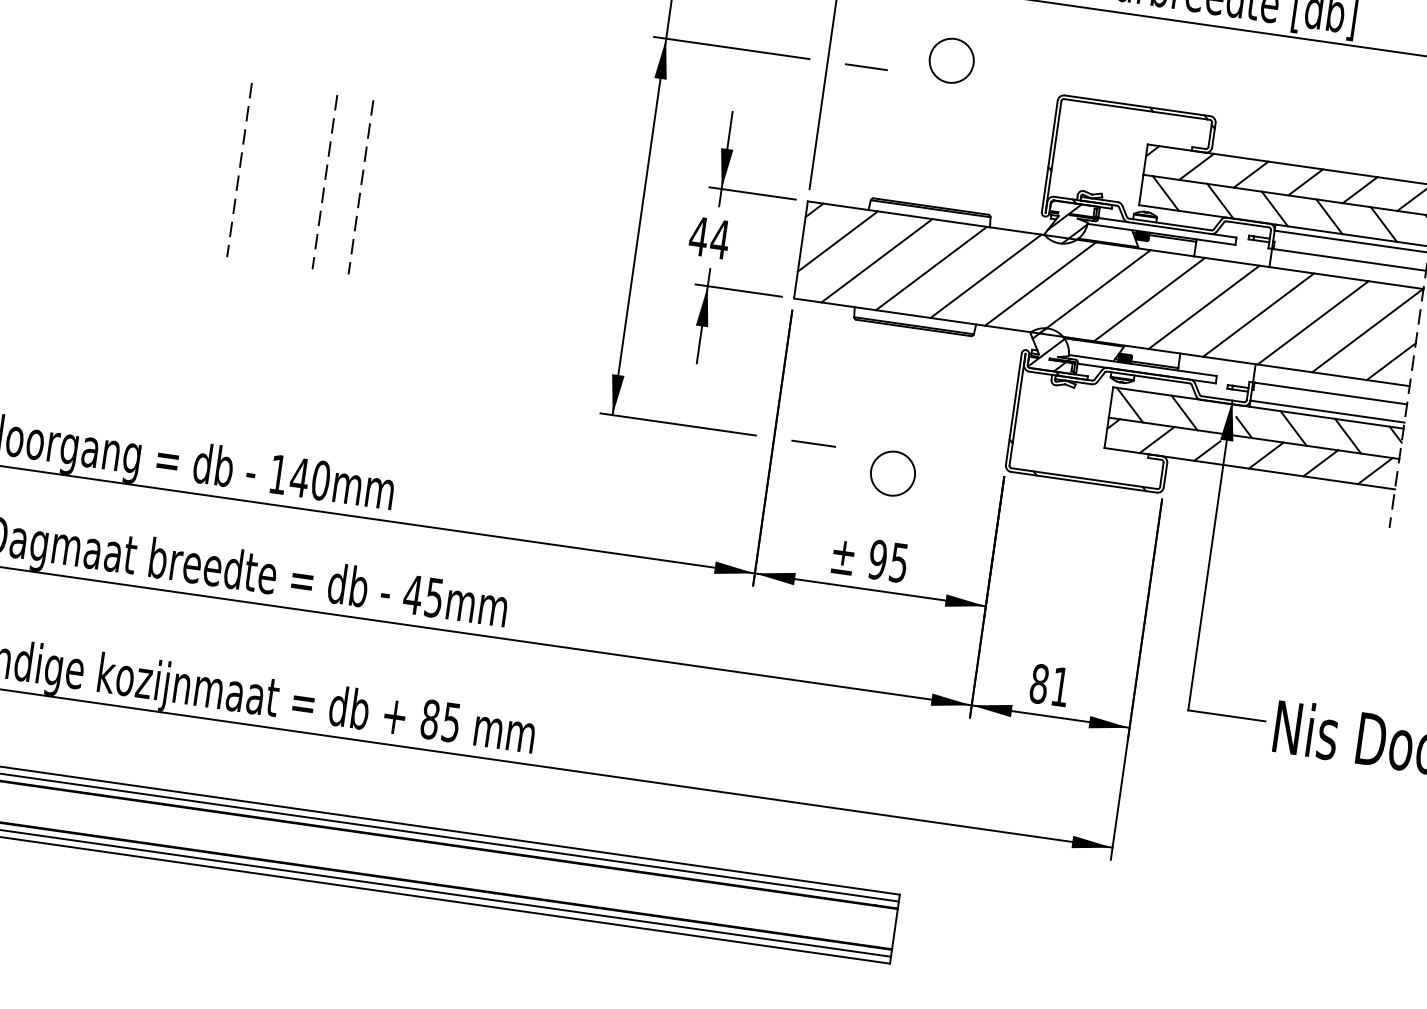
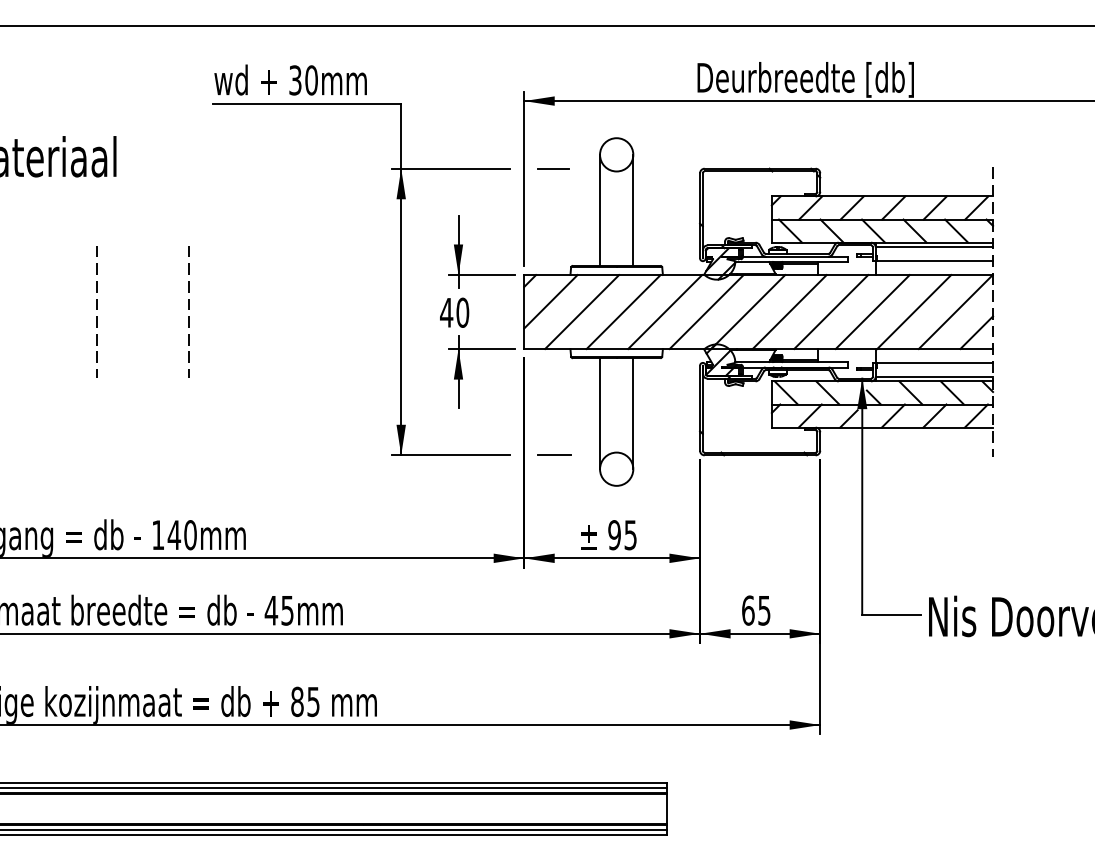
line: (920, 129) -> (600, 209), added
line: (963, 135) -> (633, 209), added
line: (325, 178) -> (161, 309), removed
text: (719, 239) -> (462, 312), 44 -> 40
line: (882, 397) -> (600, 413), added
line: (925, 403) -> (633, 413), added
text: (1050, 685) -> (756, 610), 81 -> 65

